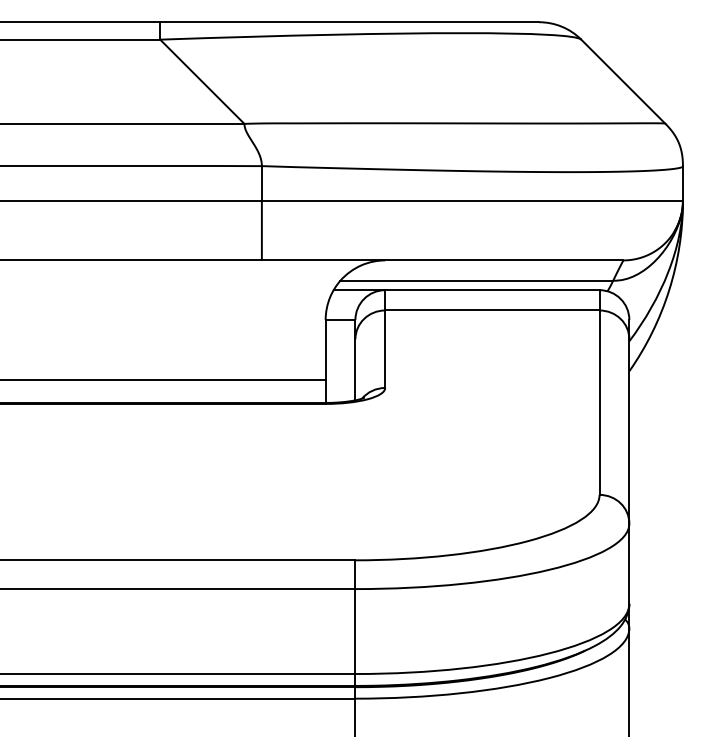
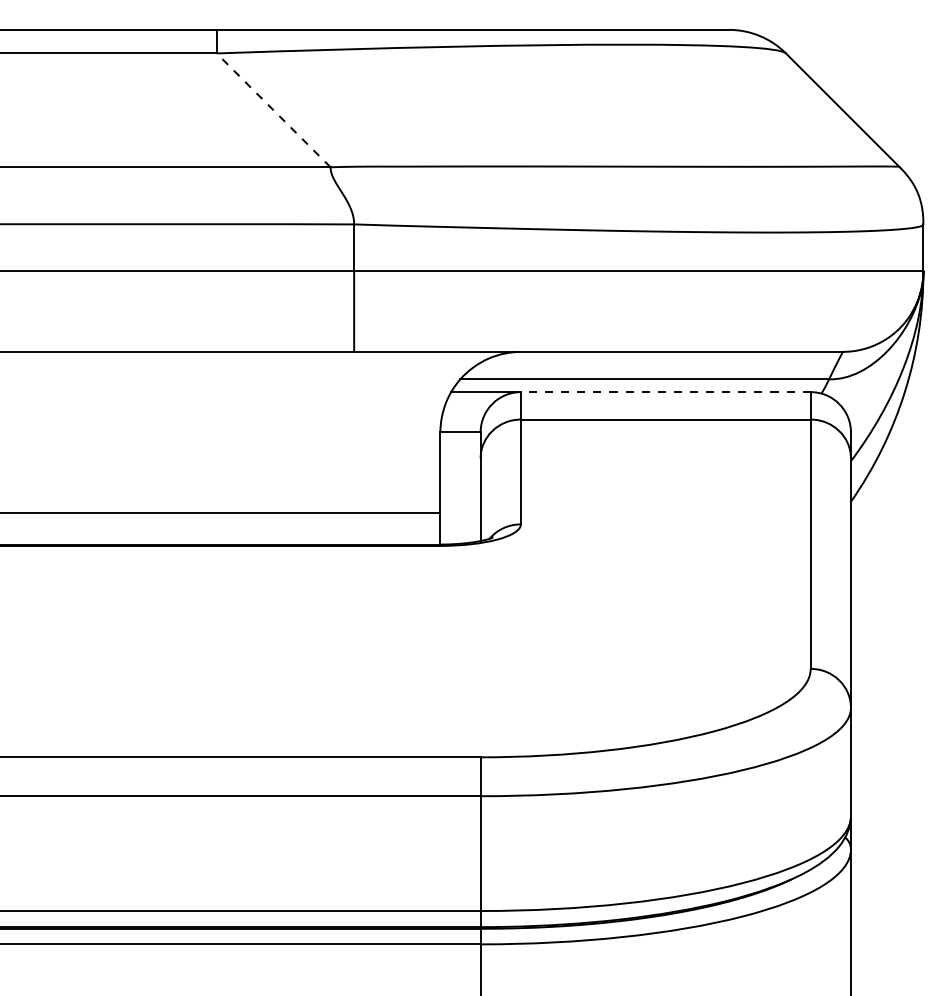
line: (202, 81) -> (273, 110), solid -> dashed
line: (492, 290) -> (665, 392), solid -> dashed

